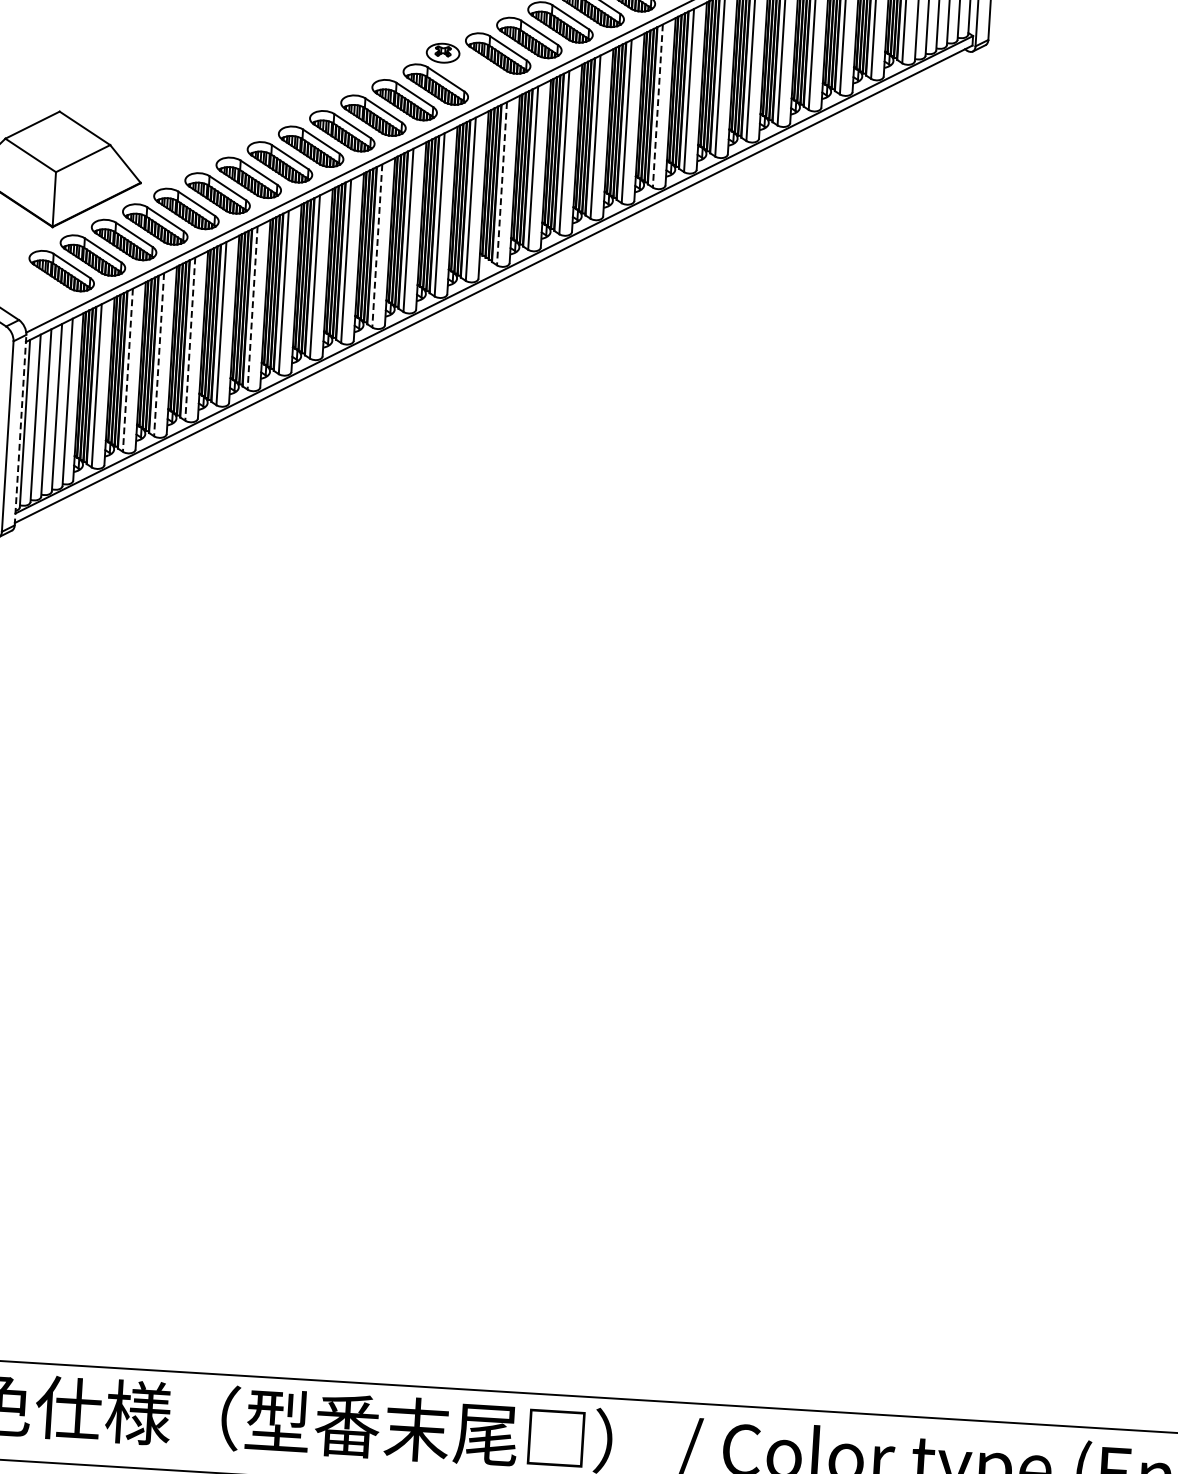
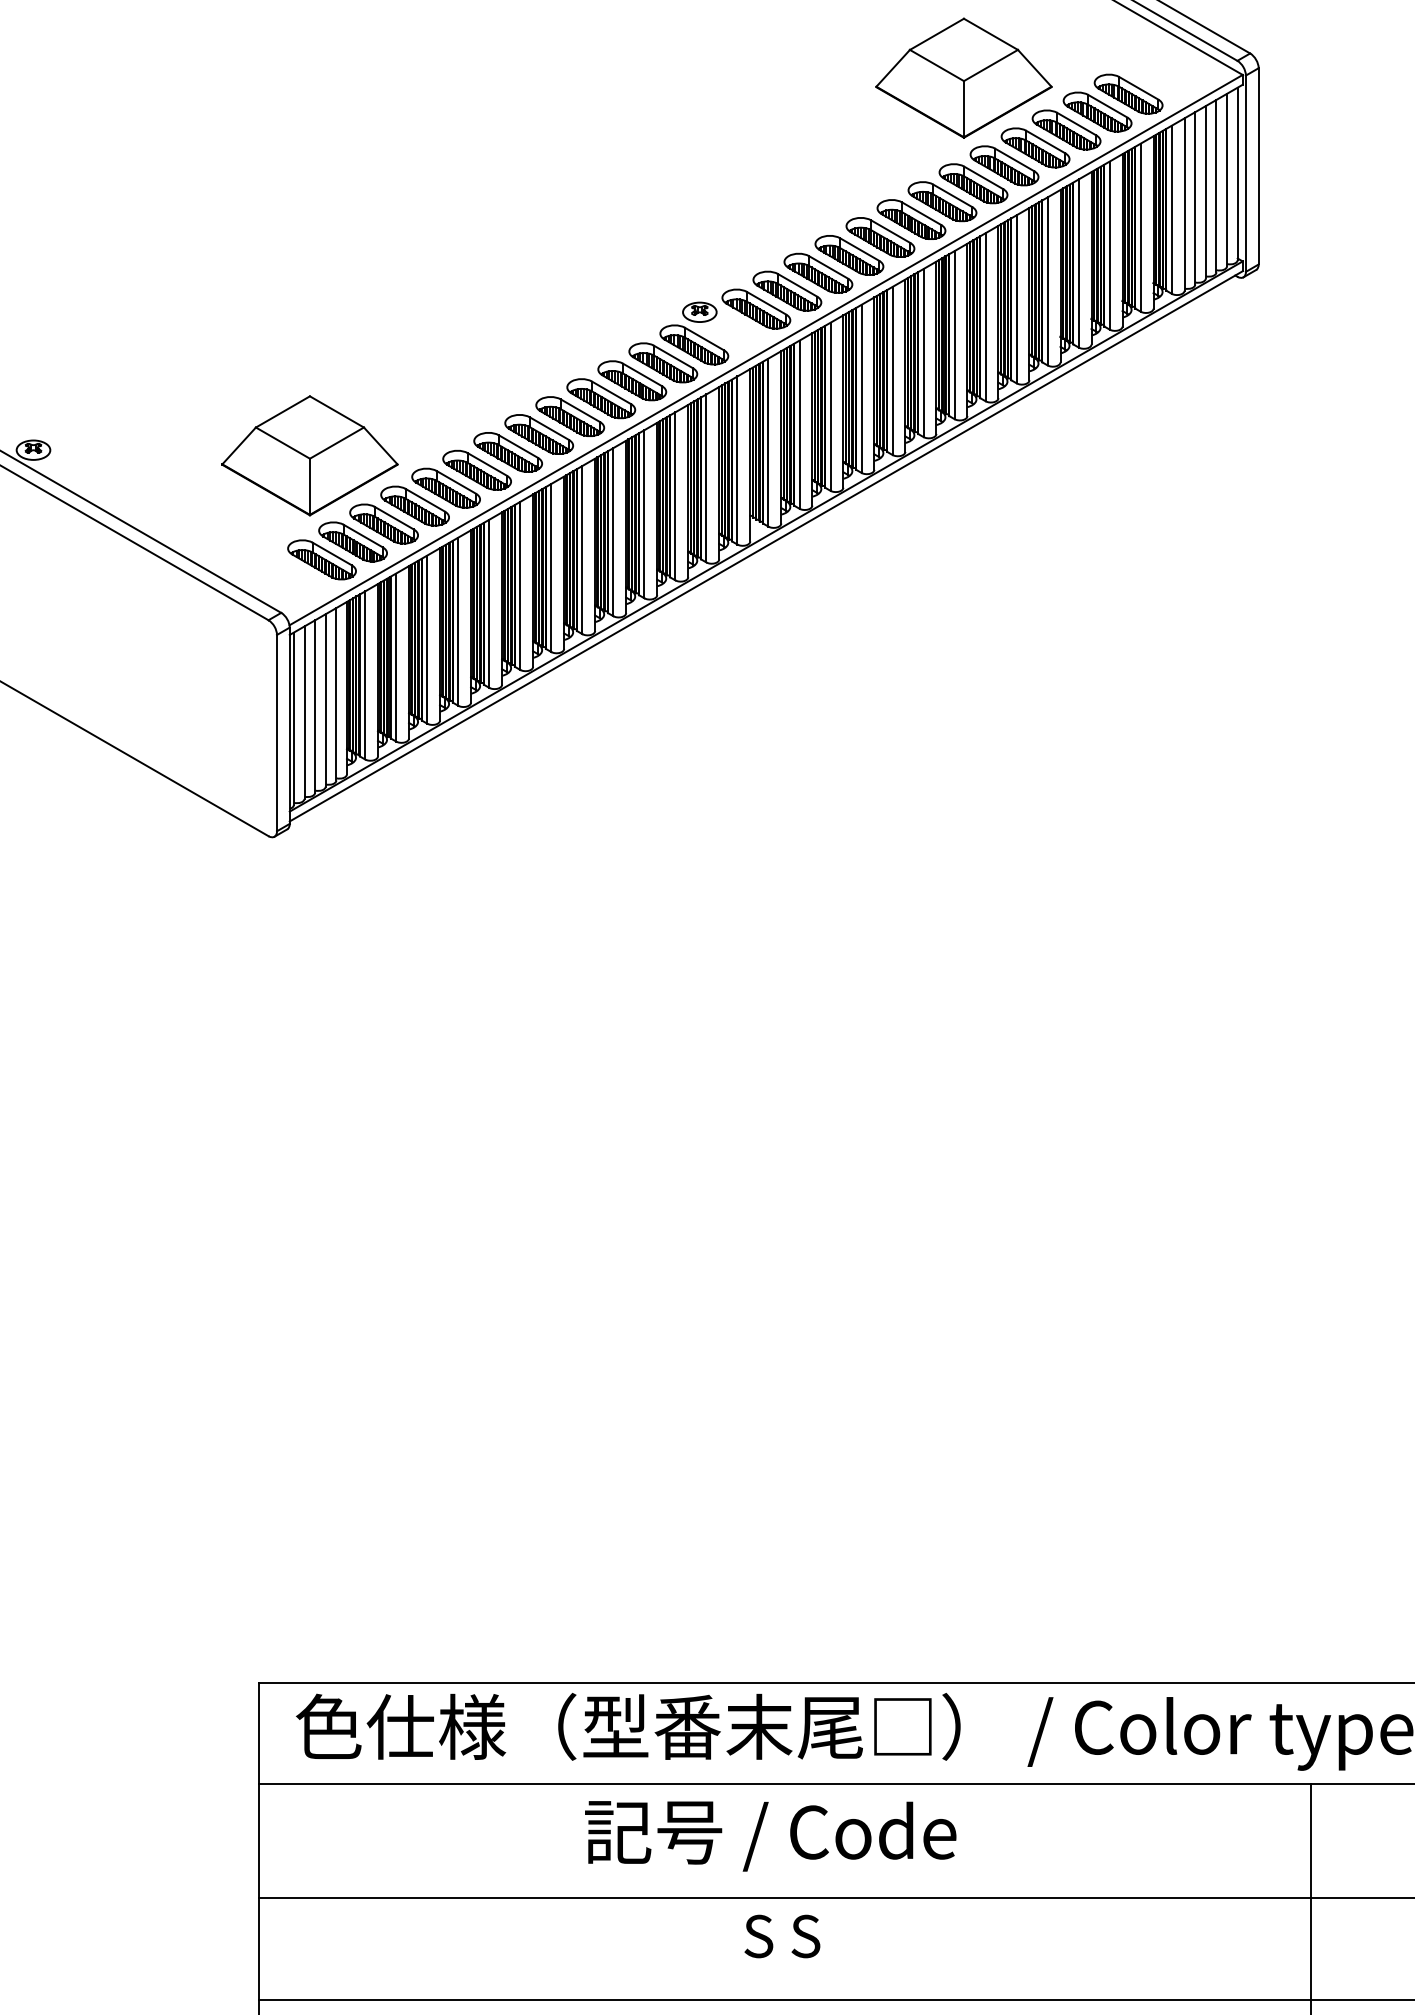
line: (657, 106) -> (923, 353), dashed -> solid
line: (501, 184) -> (768, 443), dashed -> solid
line: (377, 246) -> (644, 514), dashed -> solid
line: (252, 308) -> (520, 586), dashed -> solid
line: (190, 339) -> (458, 622), dashed -> solid
line: (159, 355) -> (427, 640), dashed -> solid
line: (128, 371) -> (396, 658), dashed -> solid
line: (20, 429) -> (289, 725), dashed -> solid

